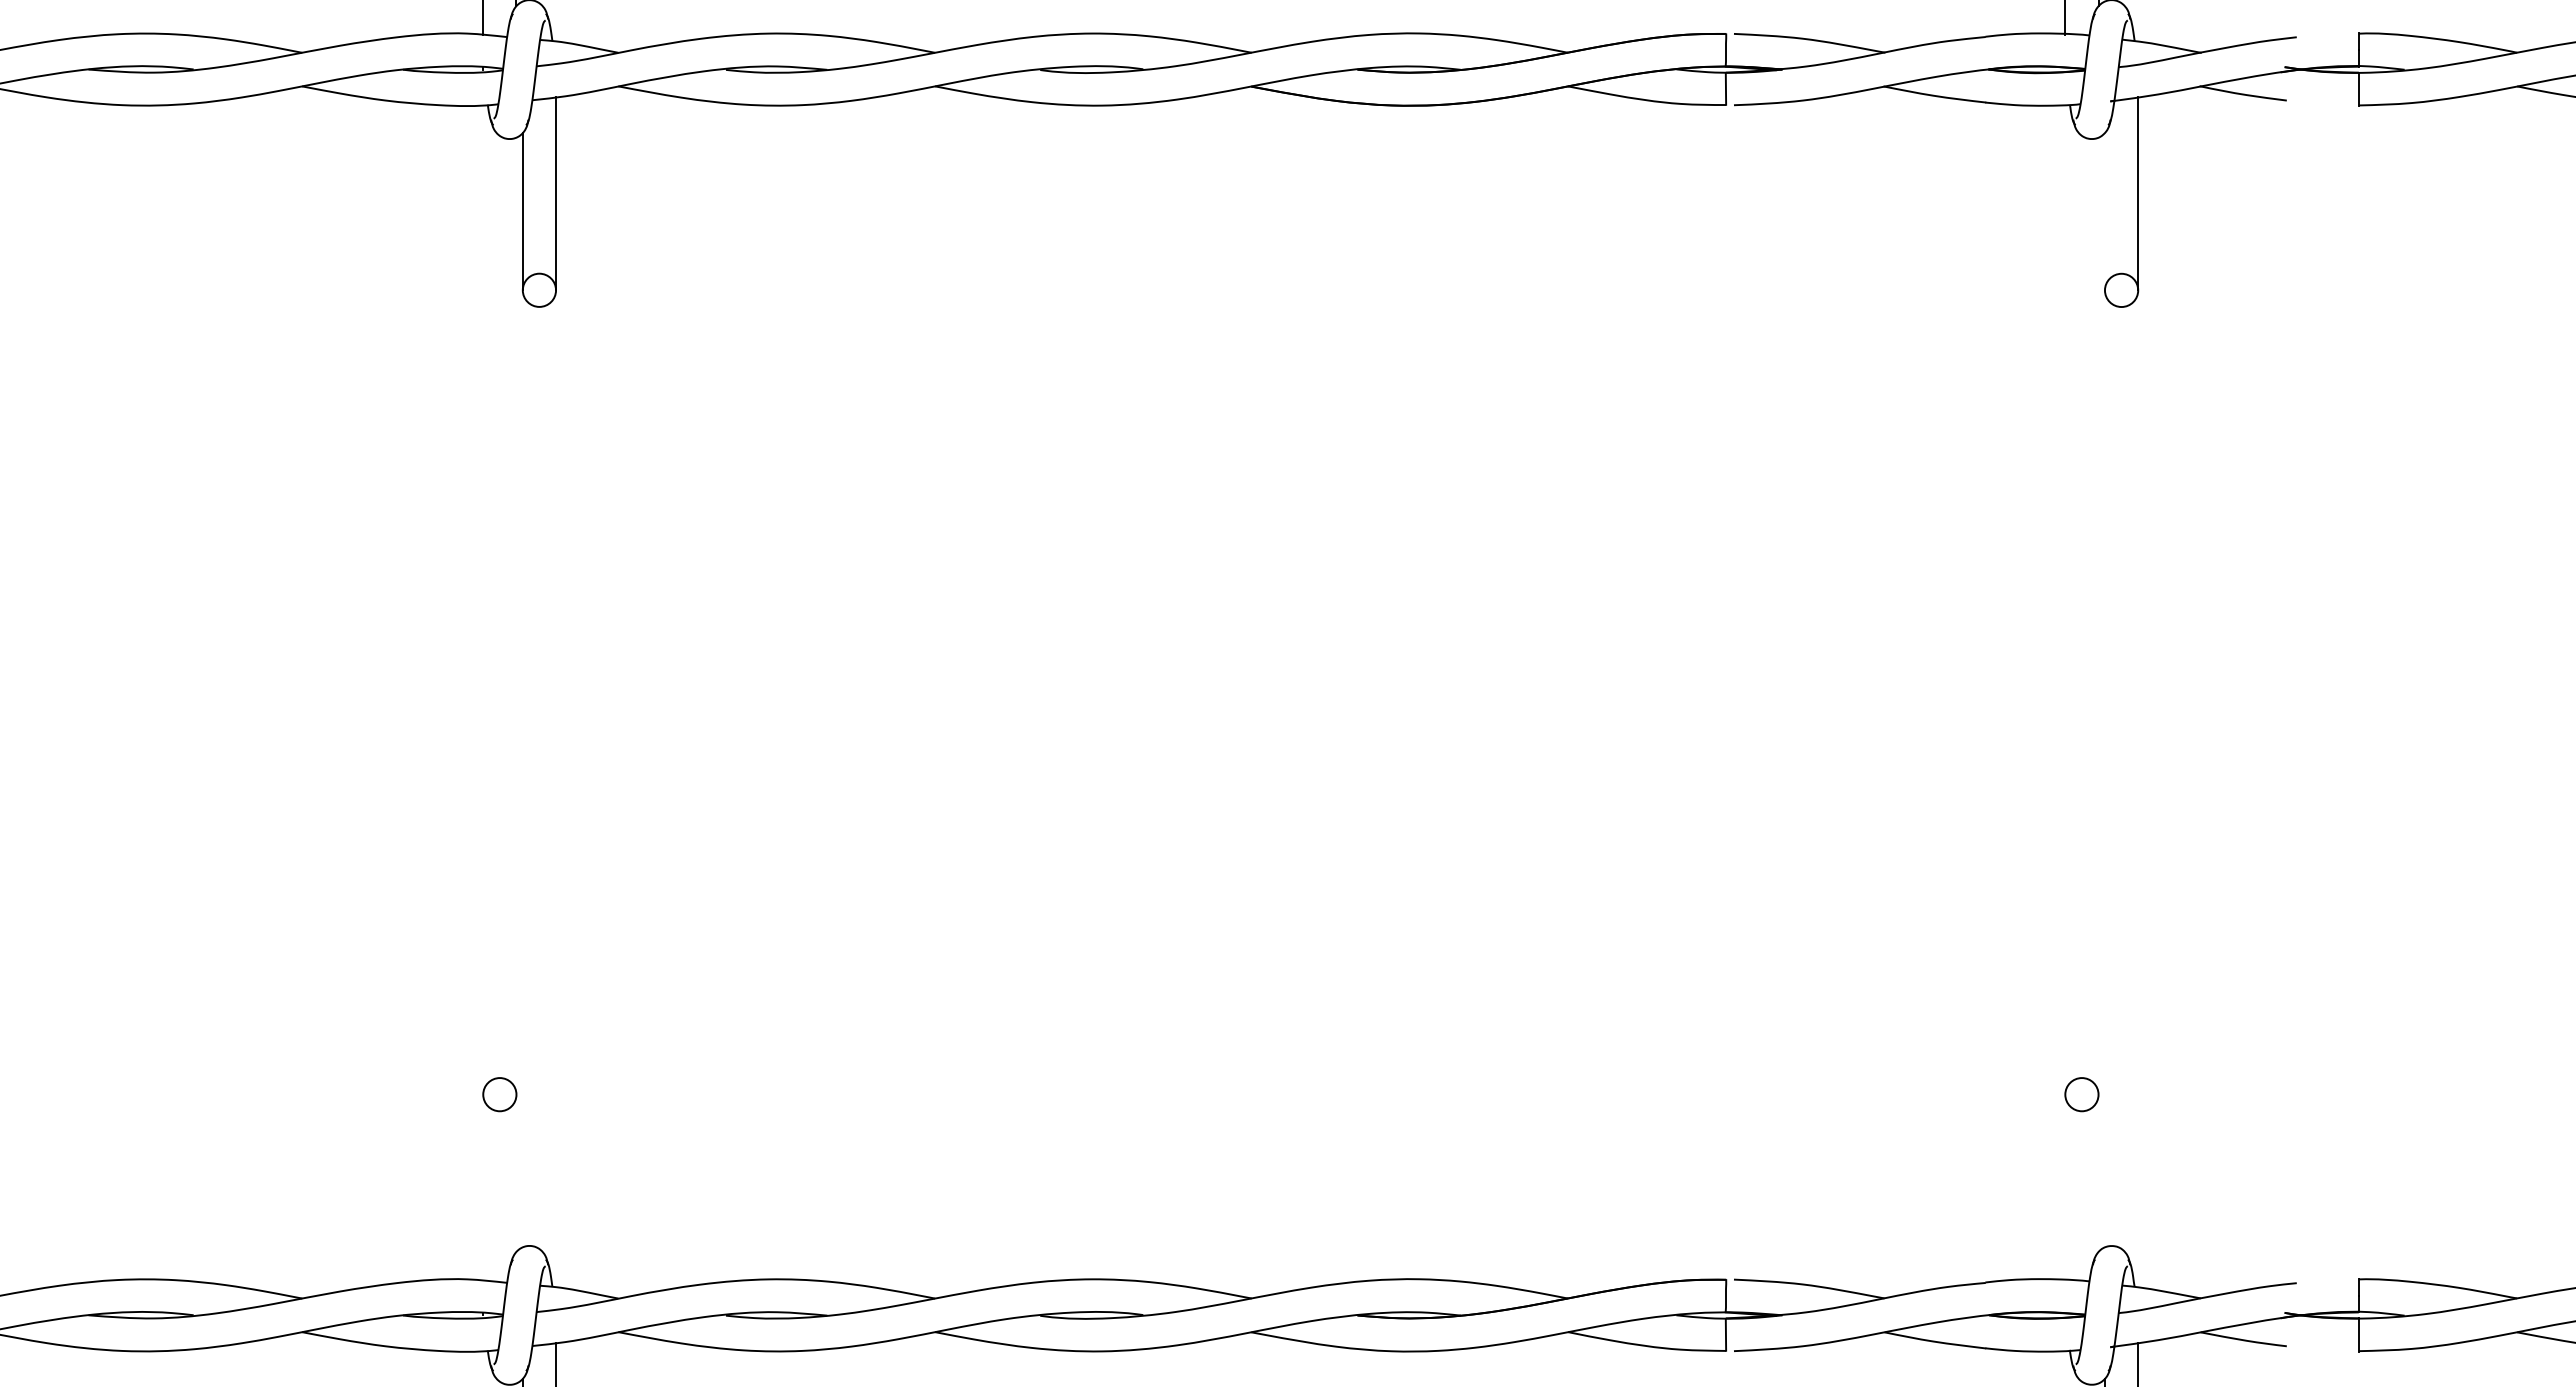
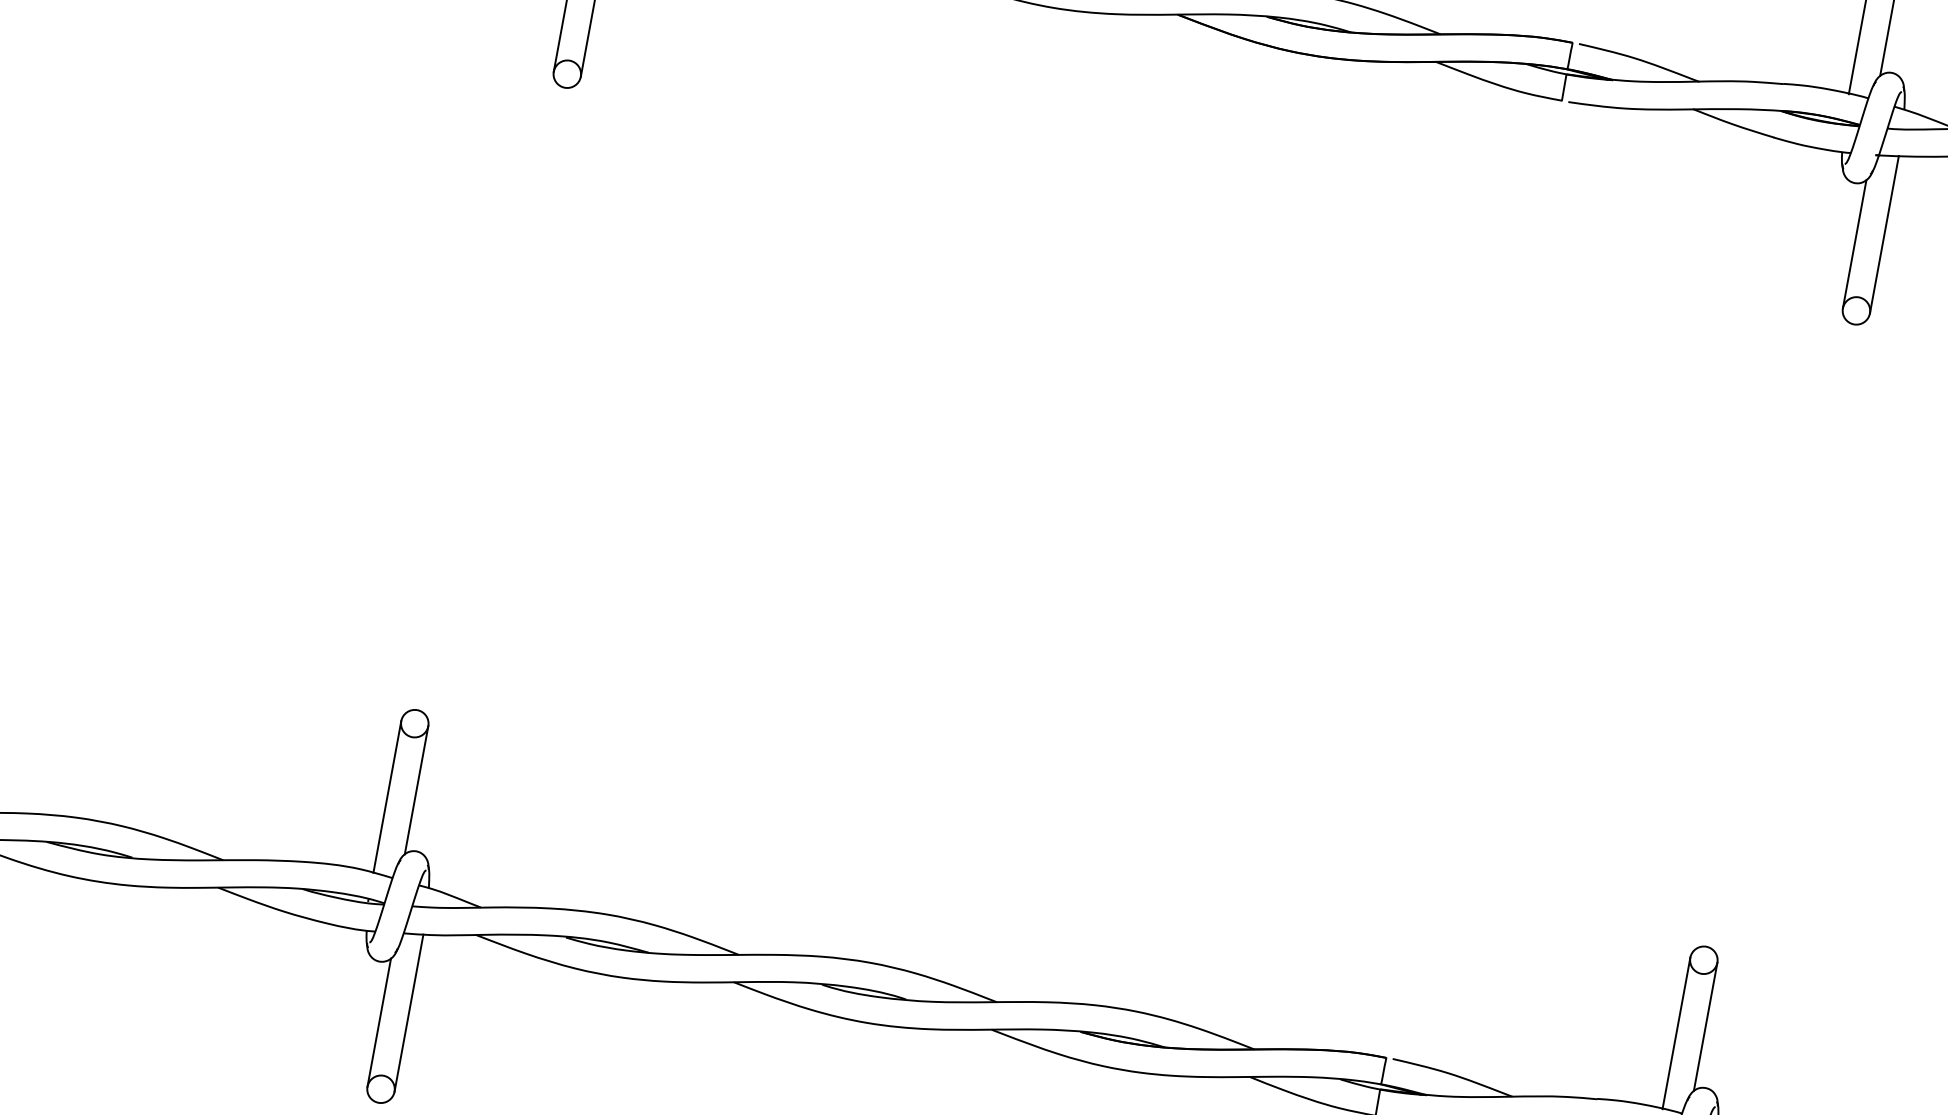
line: (2104, 211) -> (1854, 244), added
line: (2098, 1172) -> (1705, 1026), added
line: (516, 1173) -> (416, 790), added
line: (483, 1187) -> (387, 796), added
line: (2065, 1187) -> (1676, 1033), added

